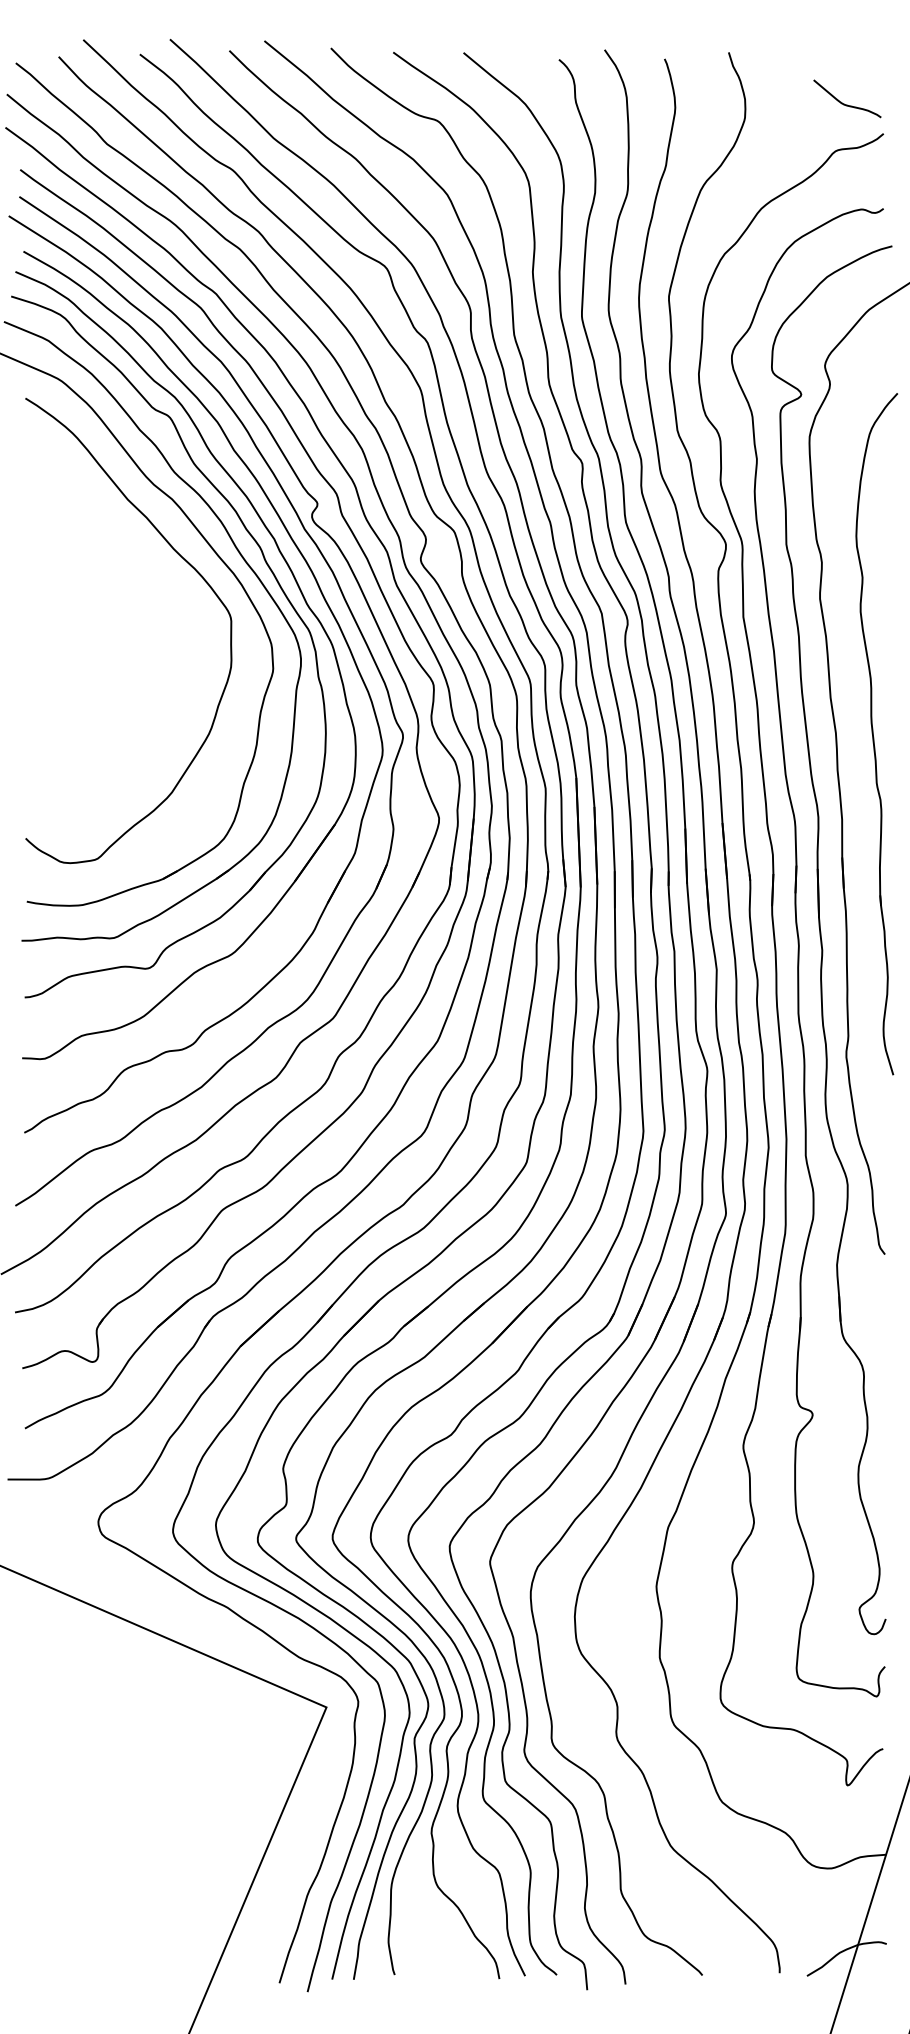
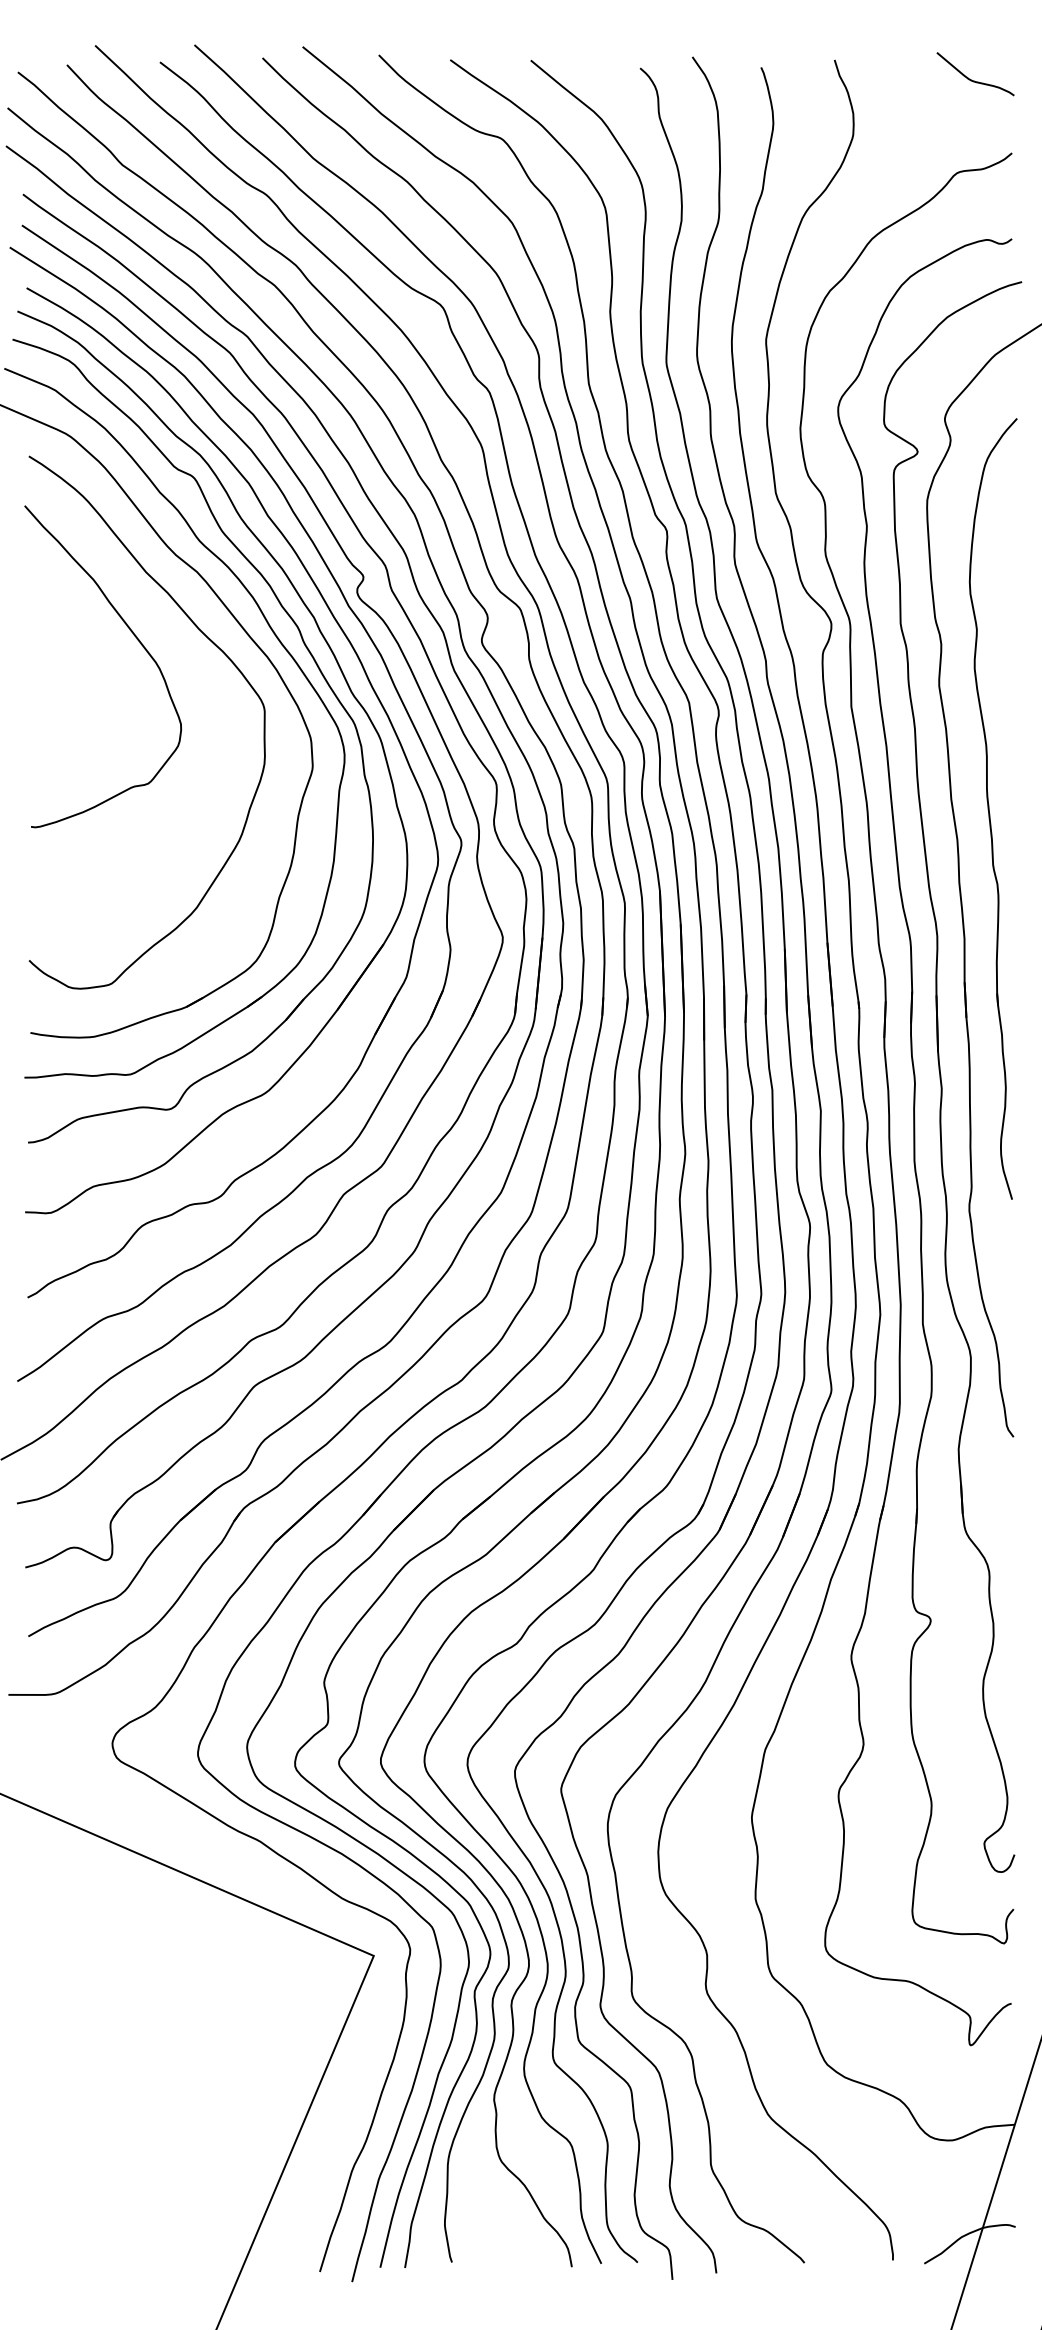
curve: (846, 104) -> (974, 80), moved
curve: (119, 558) -> (136, 639), added
part: (876, 733) -> (992, 808), moved

